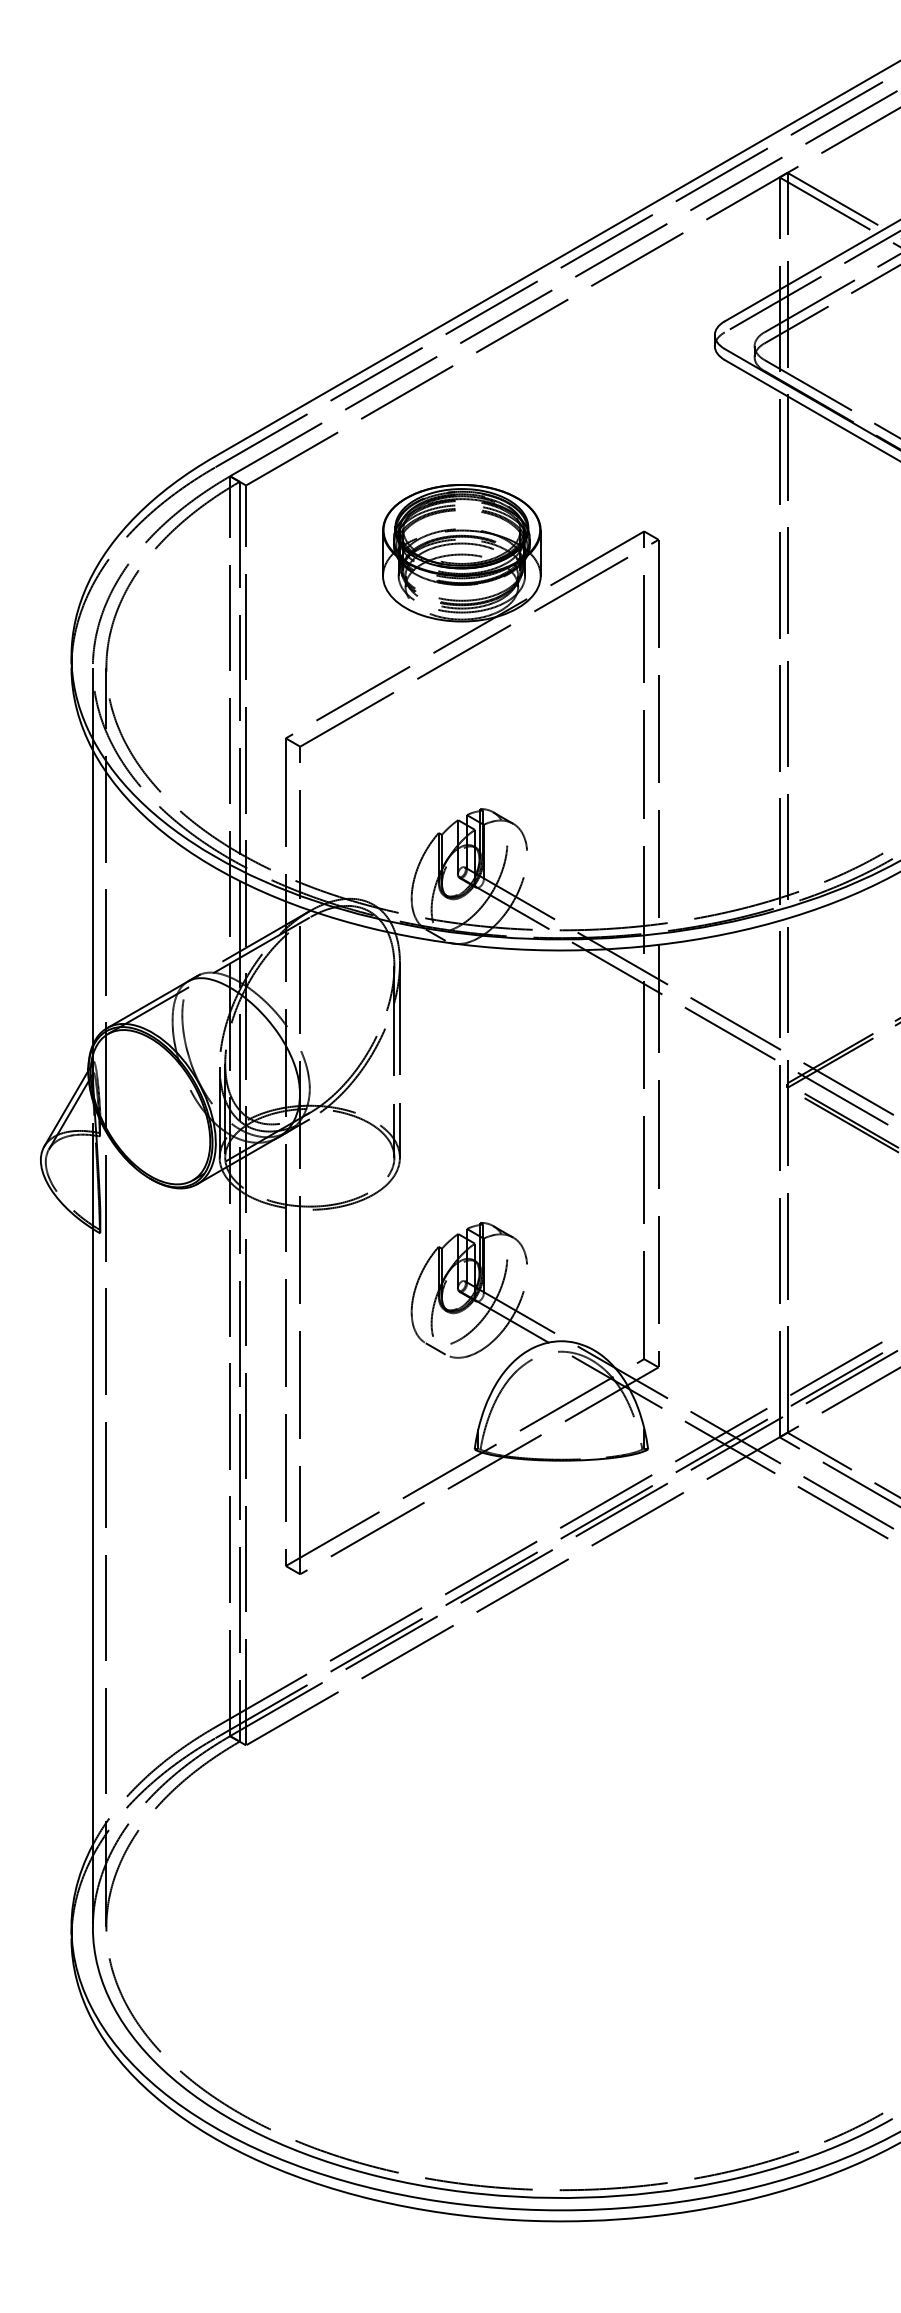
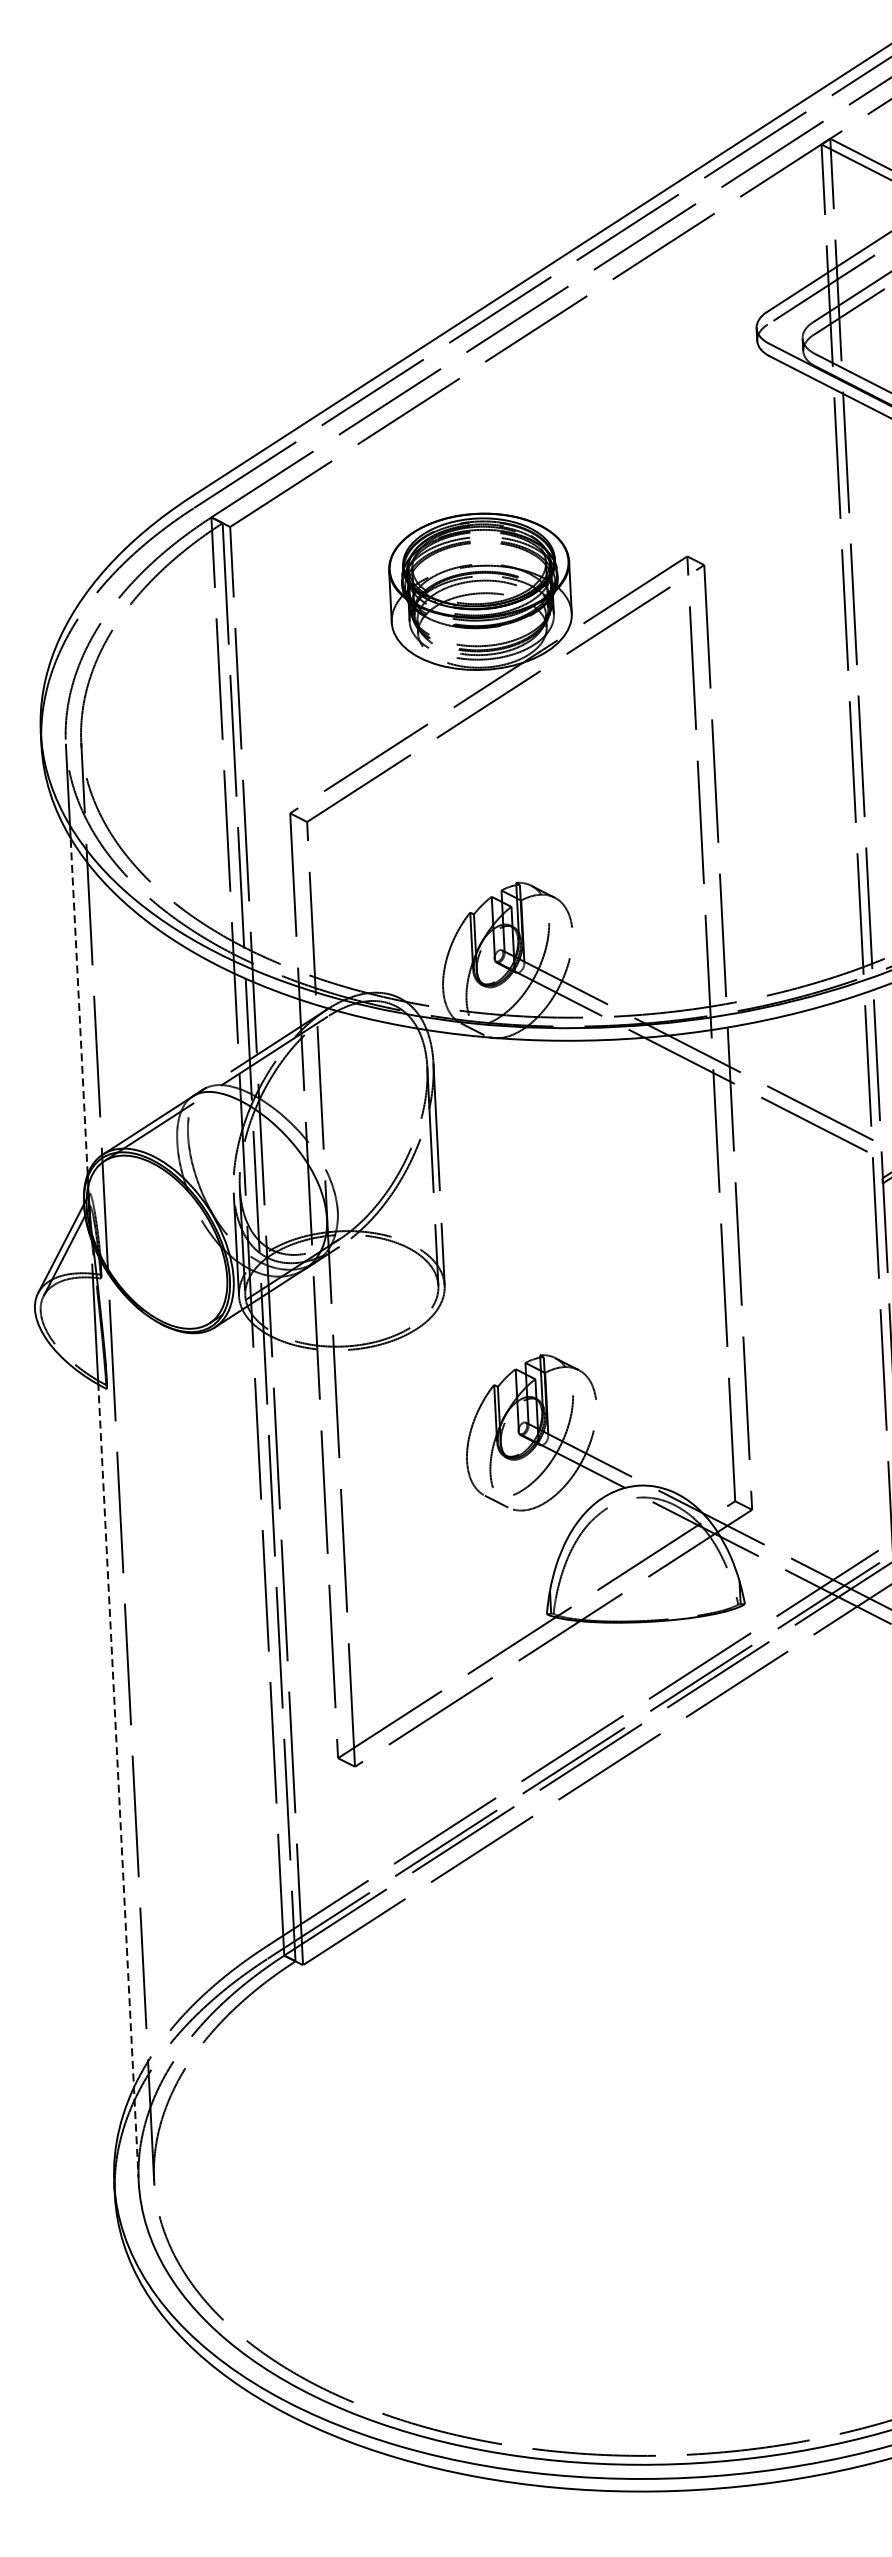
line: (92, 897) -> (78, 1006), solid -> dashed
line: (92, 1577) -> (118, 1782), solid -> dashed

